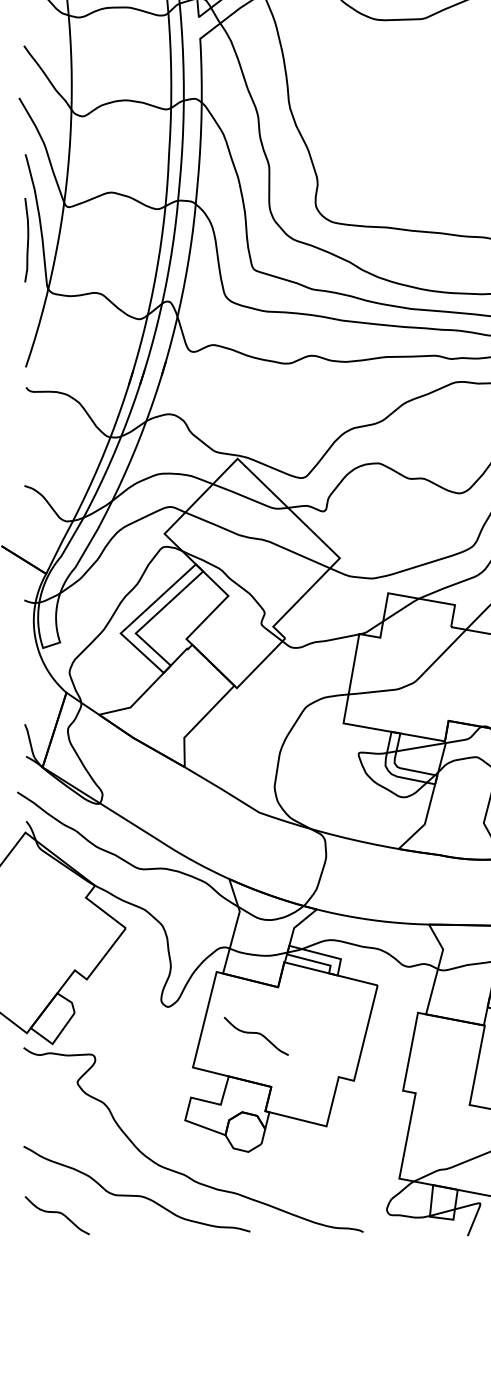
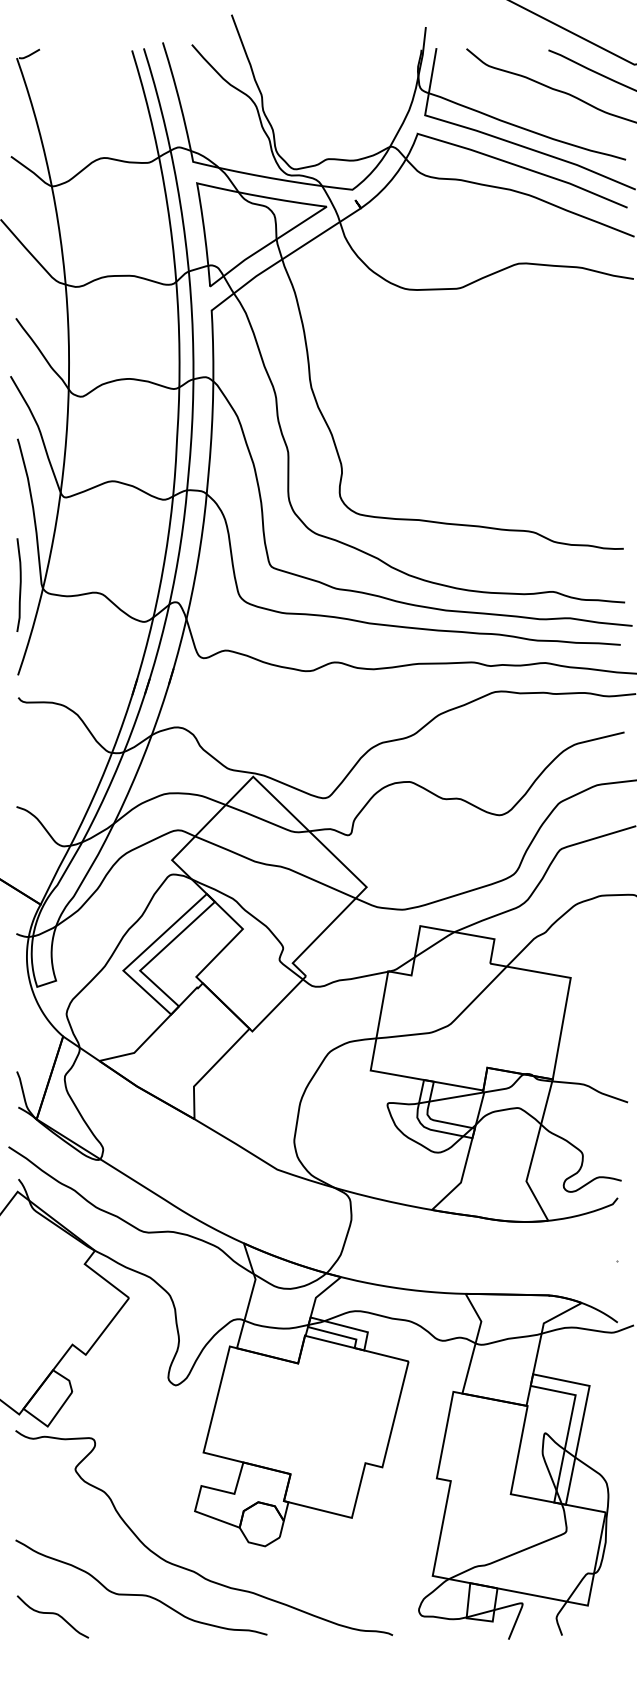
curve: (27, 239) -> (19, 584), moved
curve: (255, 1034) -> (273, 1415), removed

